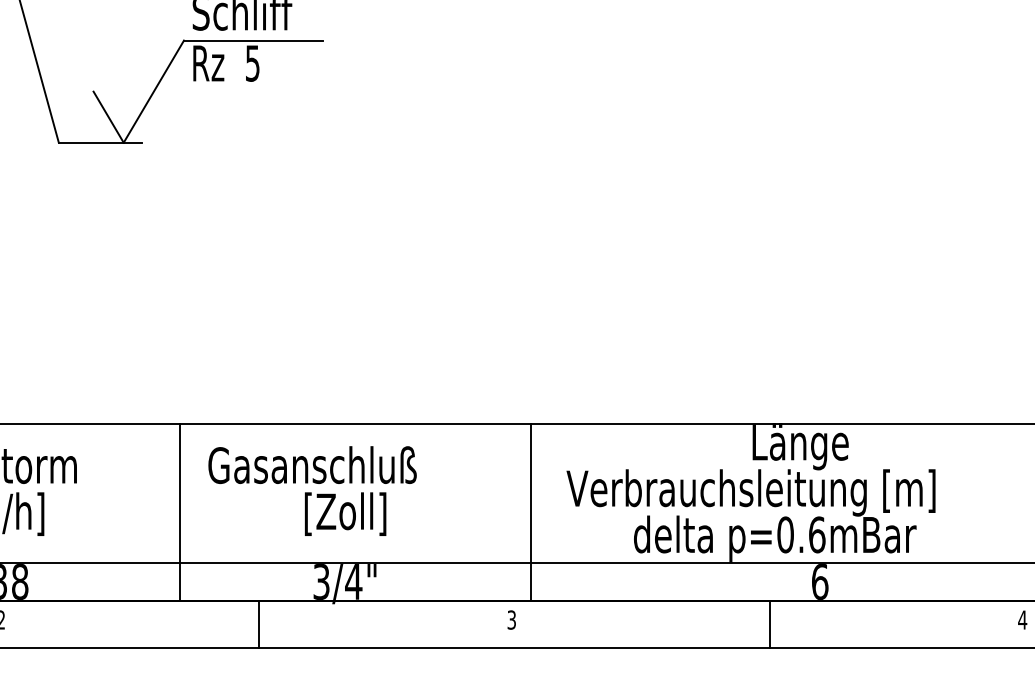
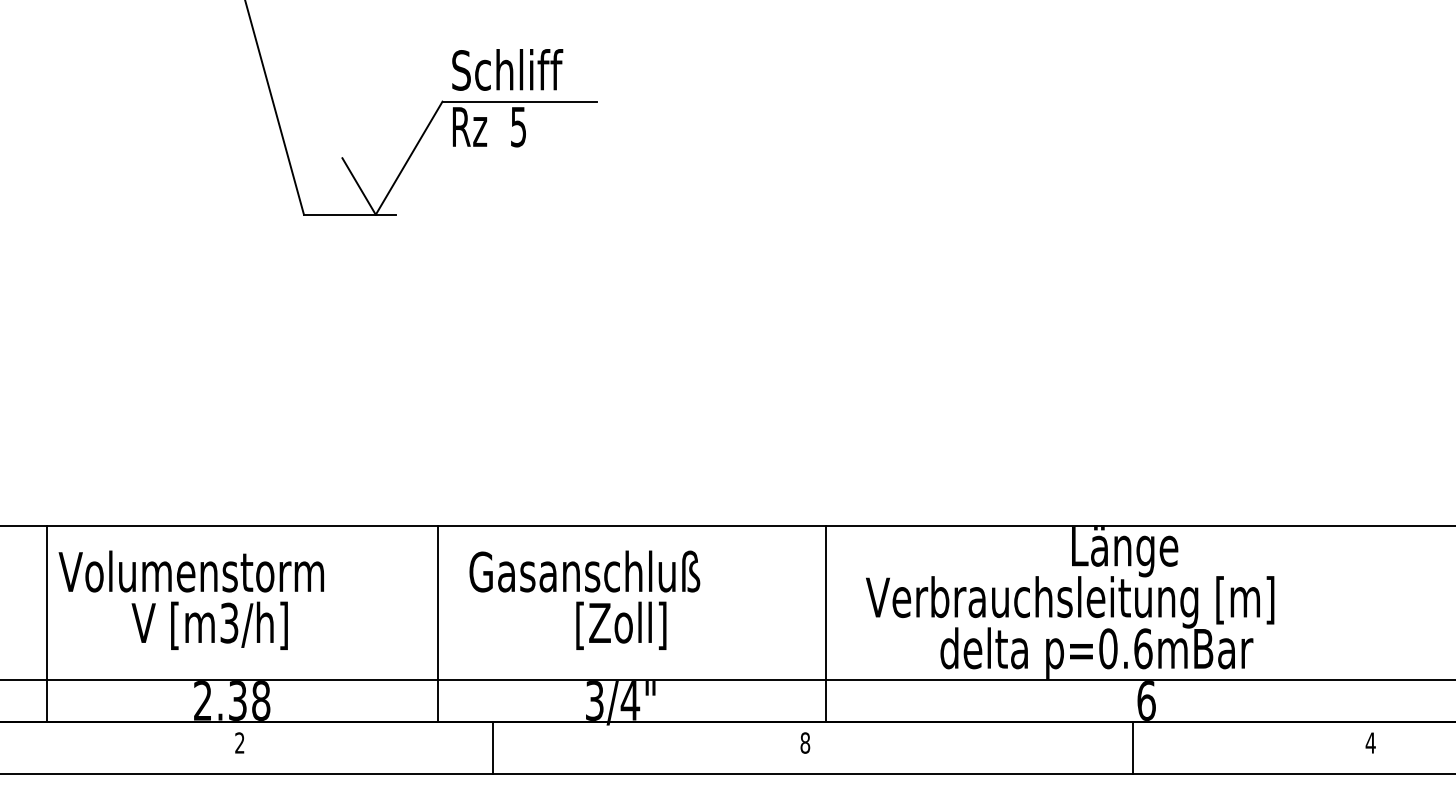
text: (511, 619) -> (805, 742), 3 -> 8
line: (258, 624) -> (492, 748), moved
line: (770, 624) -> (1133, 748), moved

